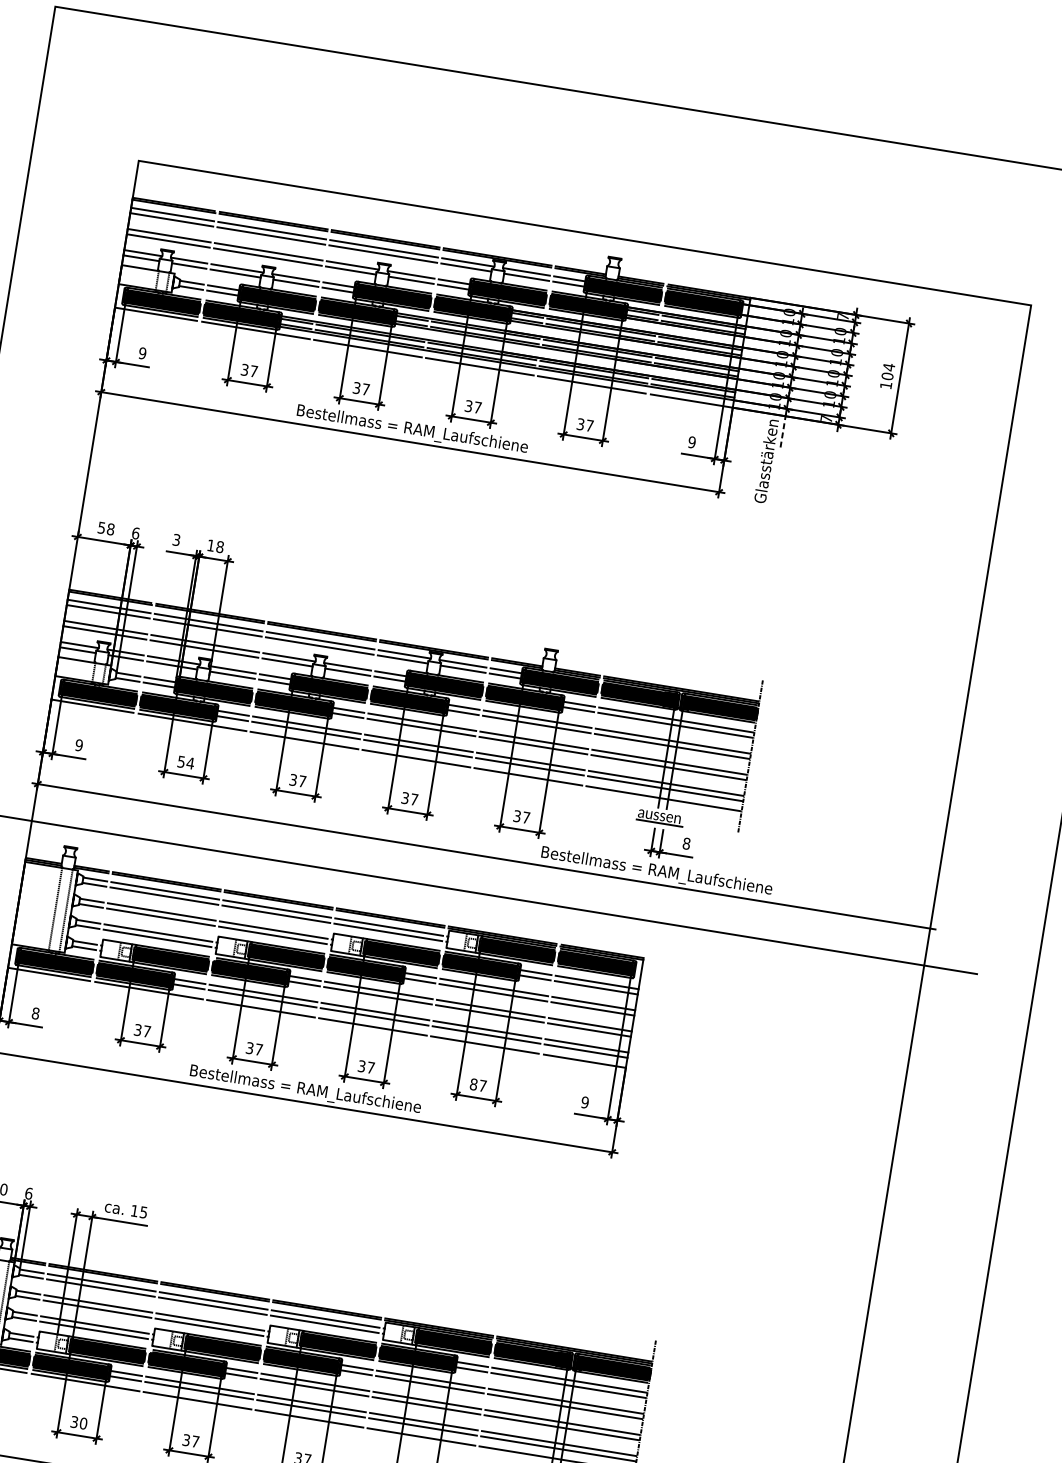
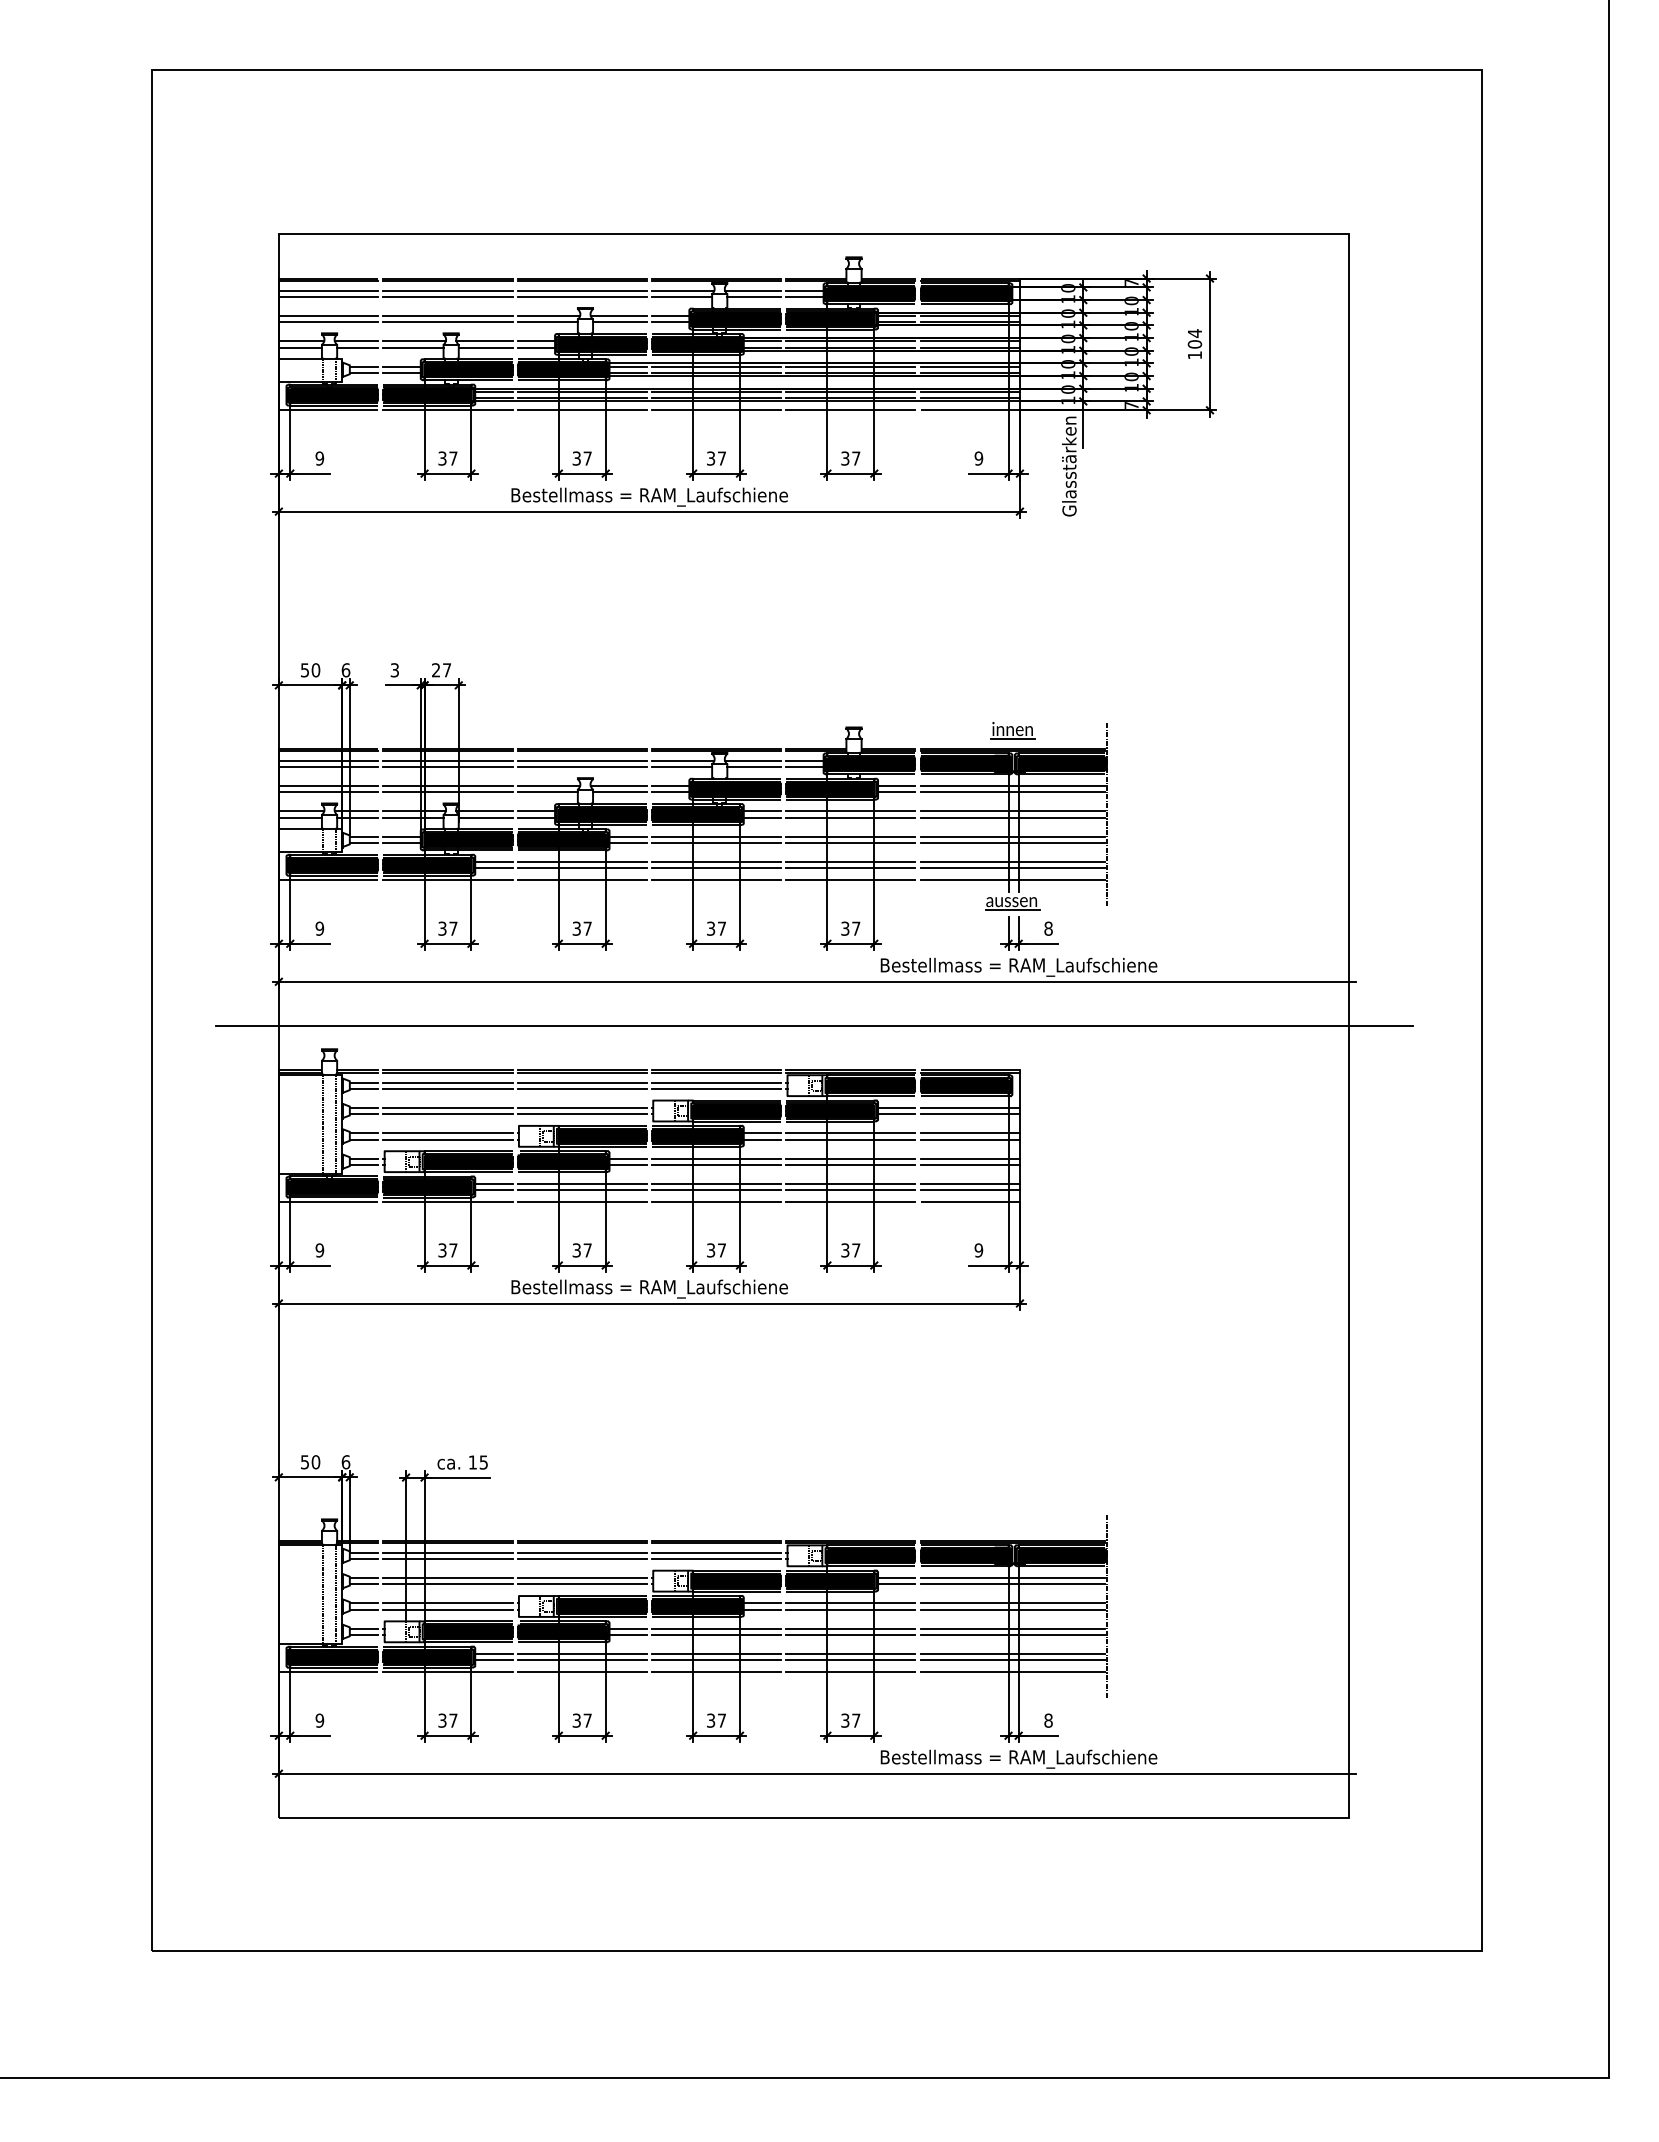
line: (783, 431) -> (1083, 428), dashed -> solid
text: (110, 529) -> (315, 670), 58 -> 50
text: (215, 546) -> (441, 670), 18 -> 27
part: (683, 673) -> (1012, 730), added
text: (185, 762) -> (447, 928), 54 -> 37
text: (35, 1013) -> (319, 1250), 8 -> 9
text: (473, 1084) -> (845, 1250), 87 -> 37
text: (83, 1423) -> (453, 1720), 30 -> 37

